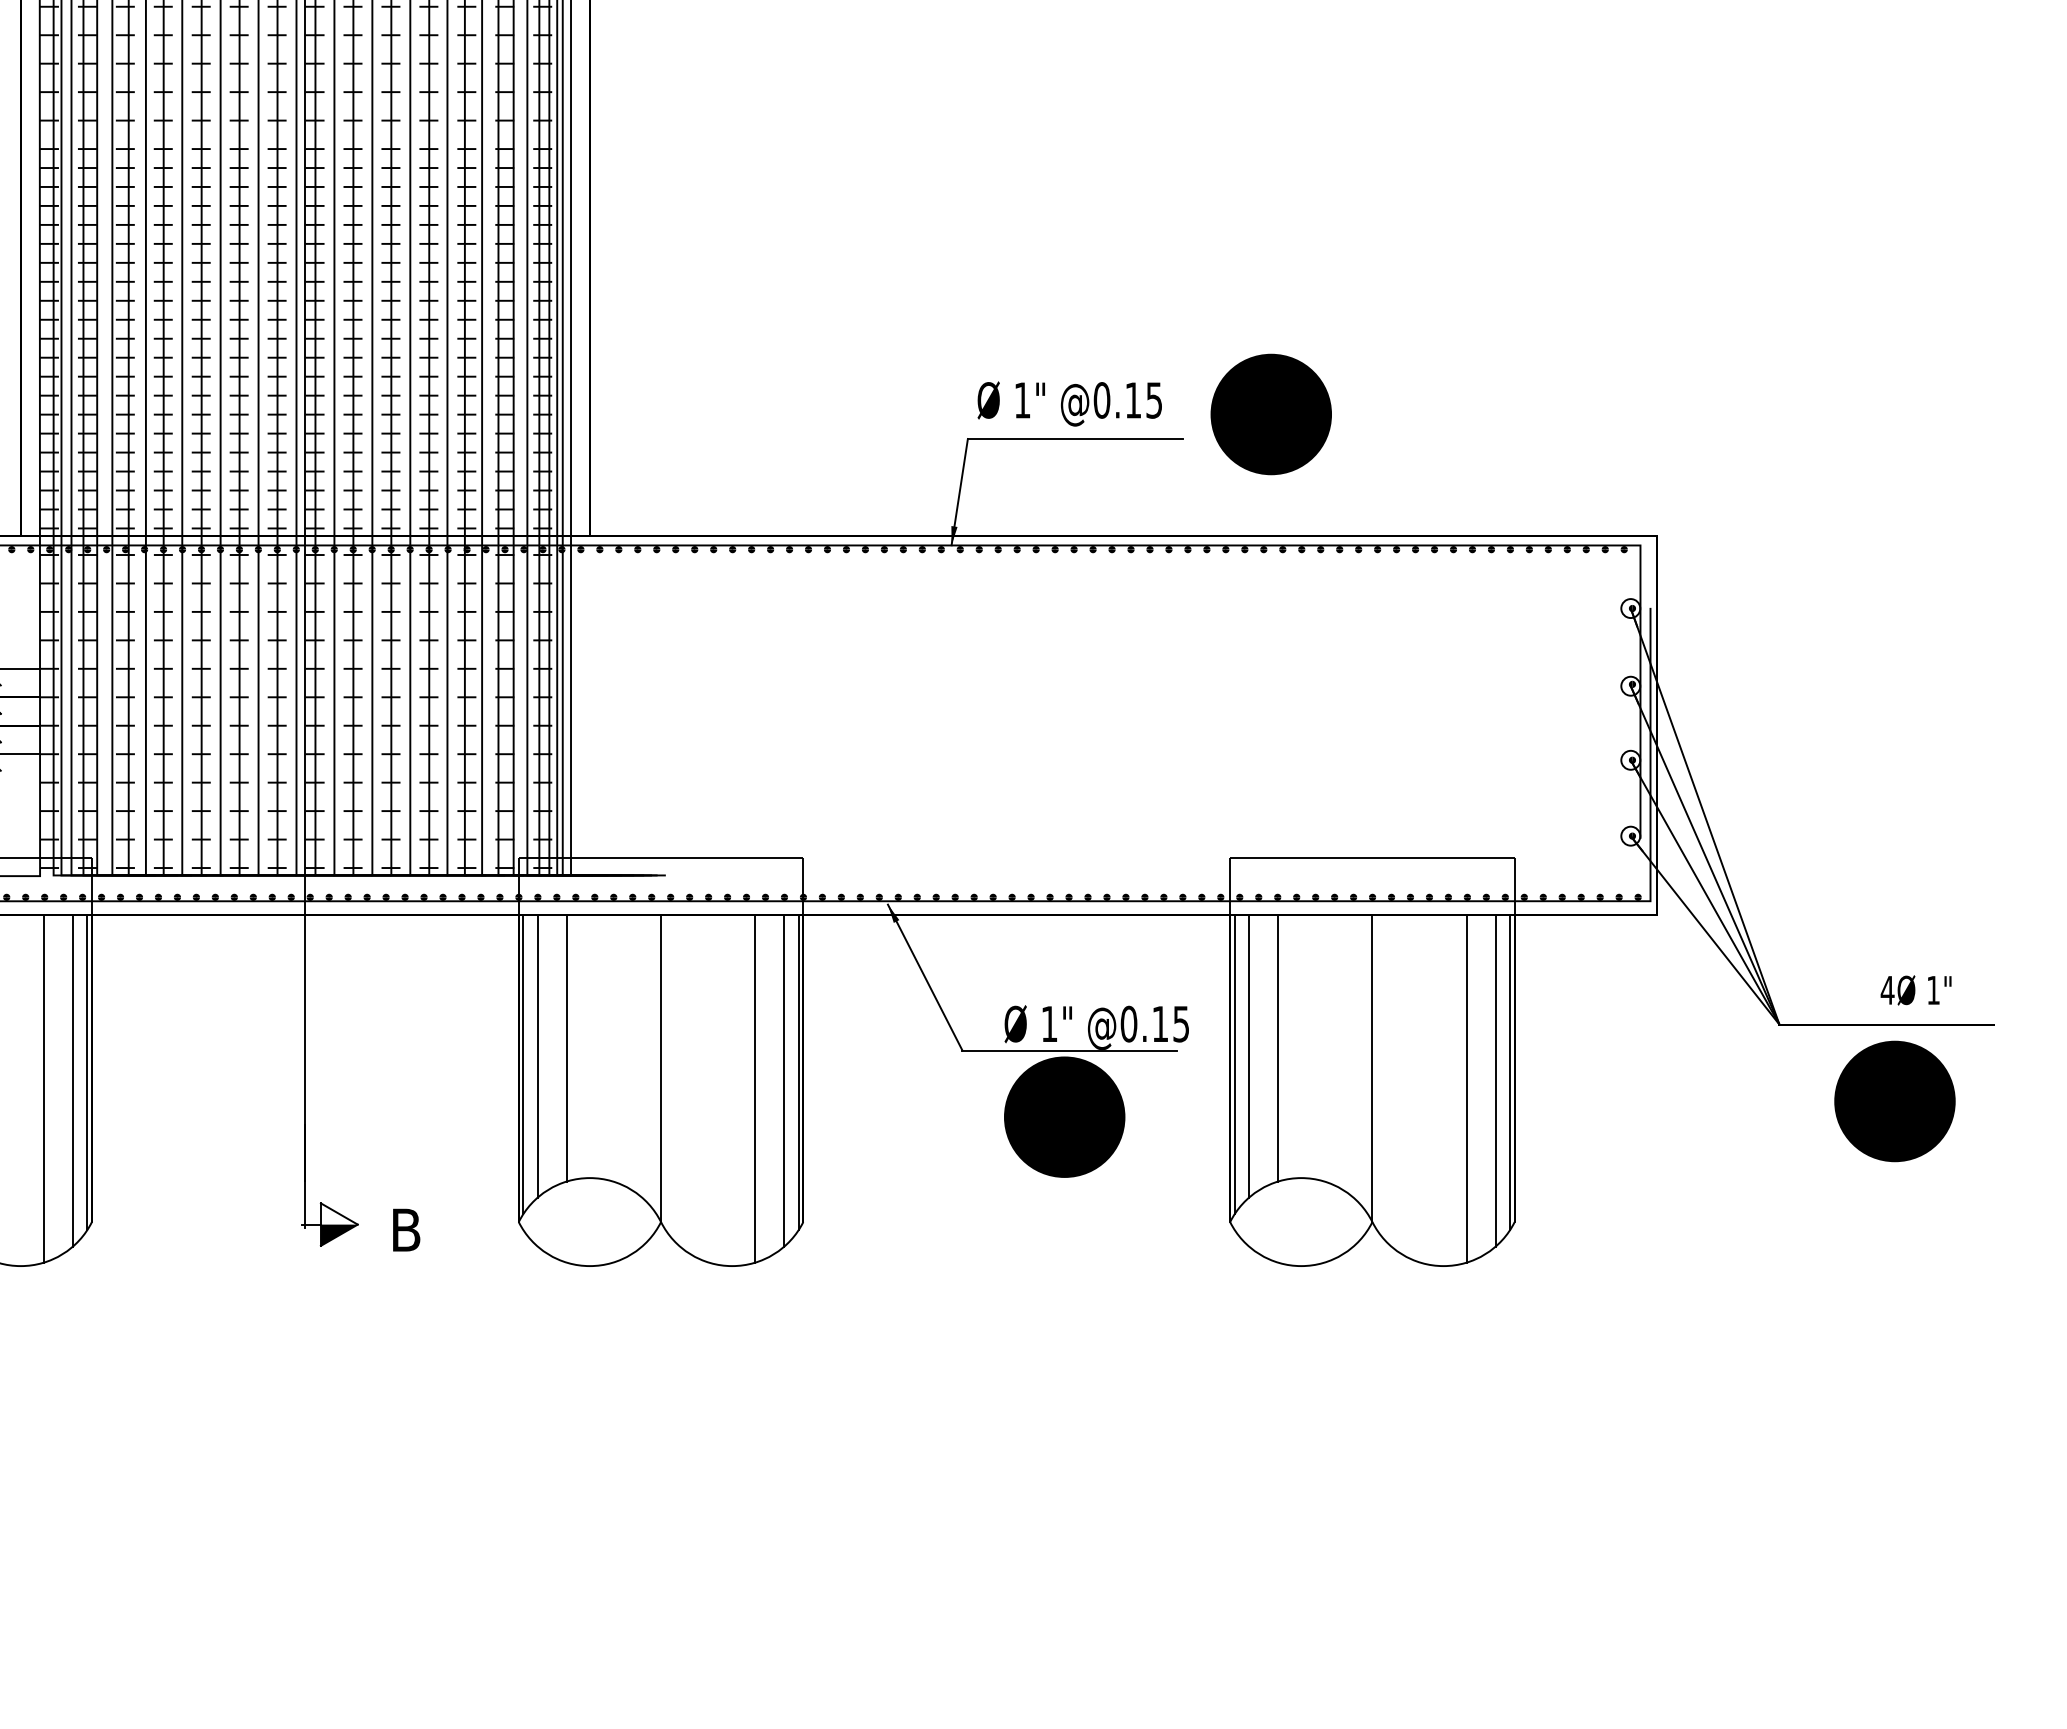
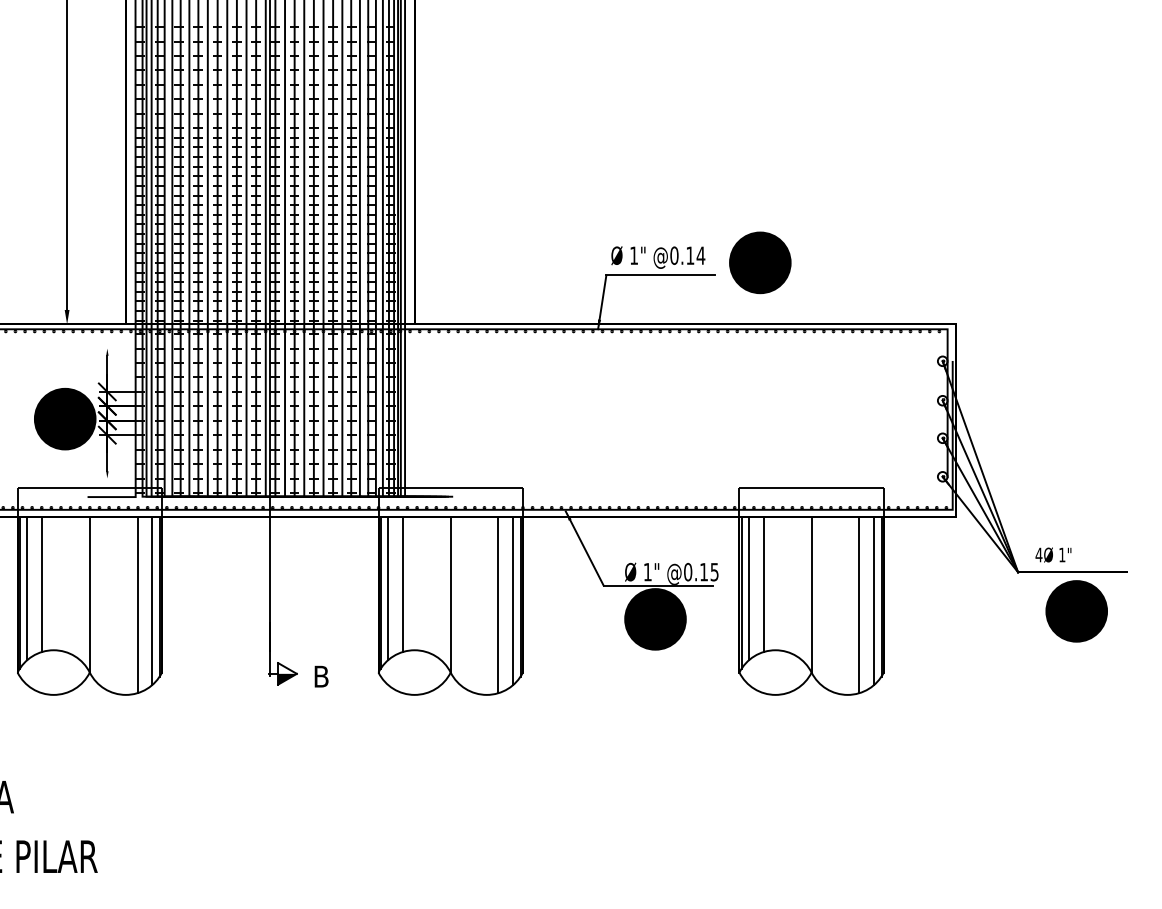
text: (1153, 399) -> (700, 255), @0.15 -> @0.14
text: (1916, 989) -> (1053, 554), moved

